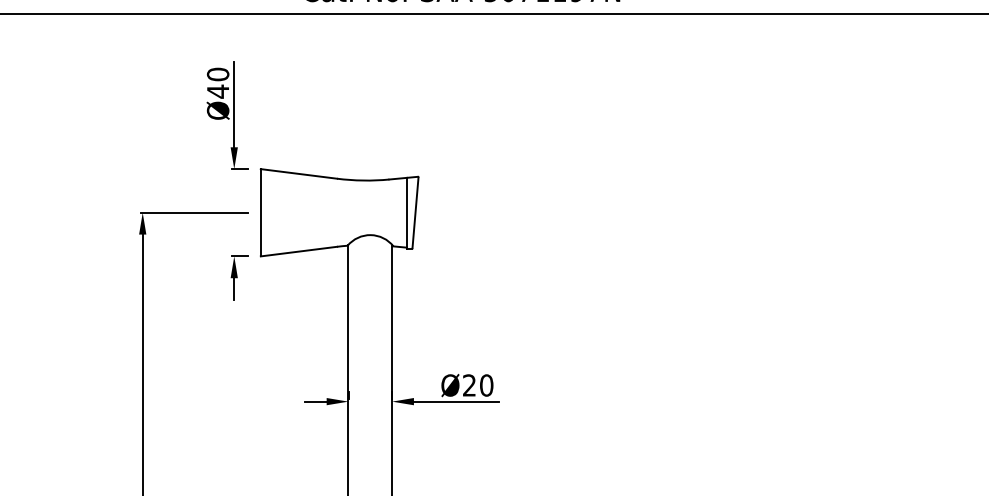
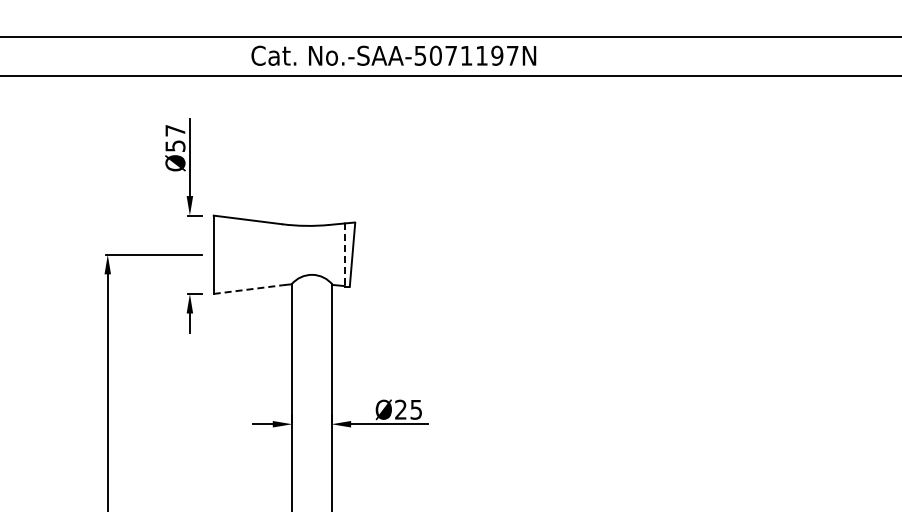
text: (218, 83) -> (175, 138), Ø40 -> Ø57
line: (406, 213) -> (344, 255), solid -> dashed
line: (299, 251) -> (248, 289), solid -> dashed
text: (486, 385) -> (416, 409), Ø20 -> Ø25

